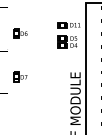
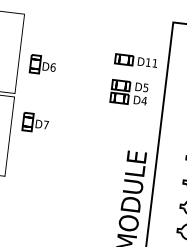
part: (20, 76) -> (35, 122), moved

